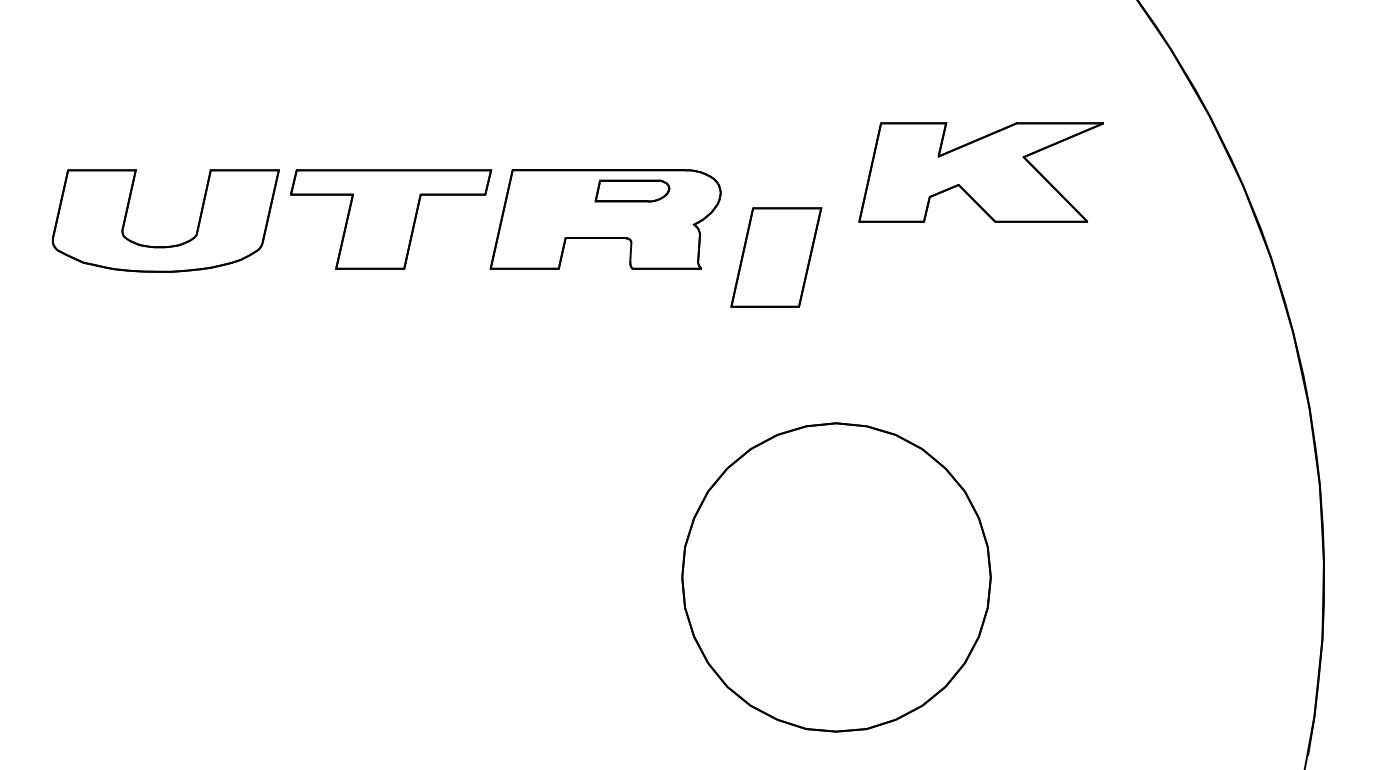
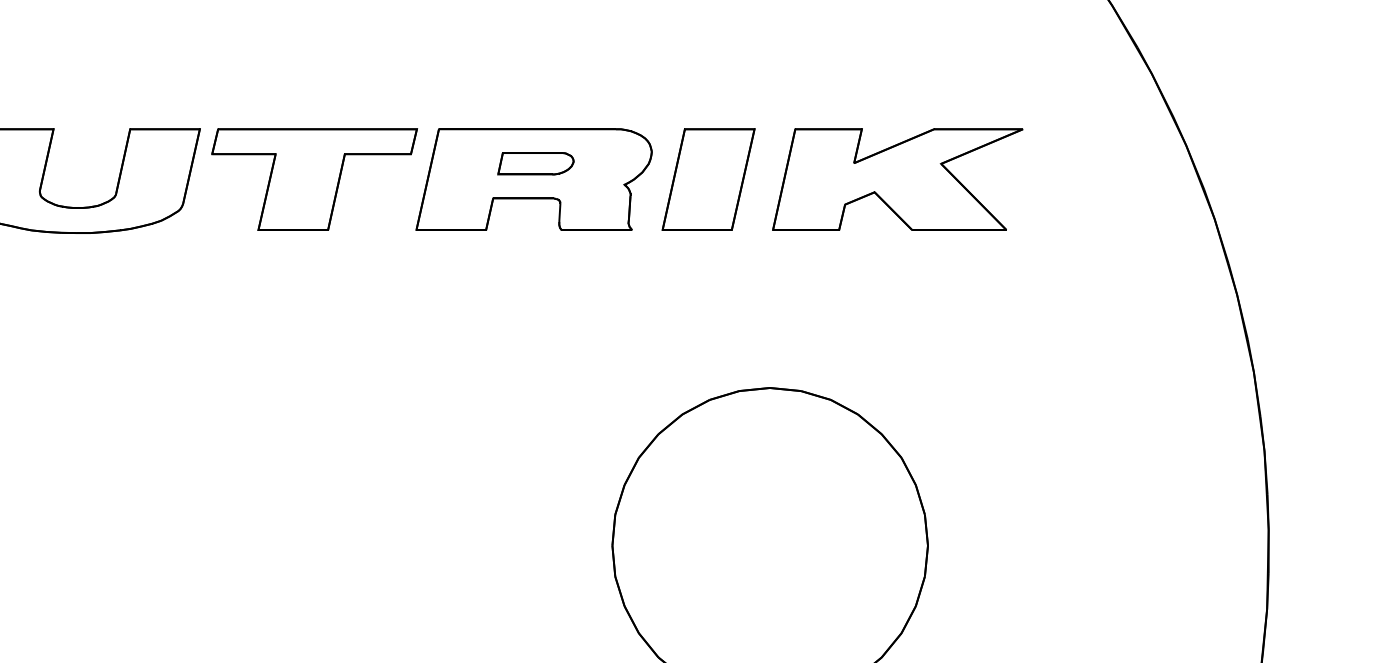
part: (980, 172) -> (896, 179), moved
part: (632, 190) -> (535, 163), moved
part: (776, 257) -> (708, 179), moved

